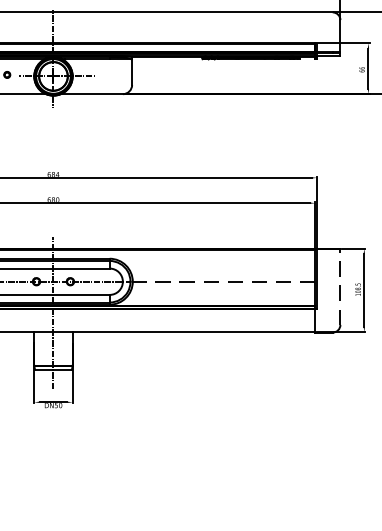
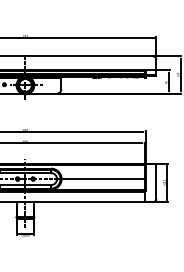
line: (224, 282) -> (103, 179), dashed -> solid
line: (340, 284) -> (156, 180), dashed -> solid

